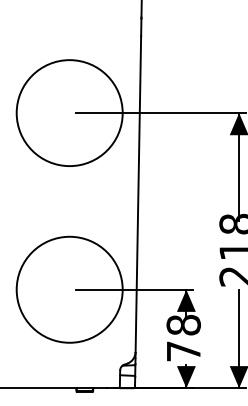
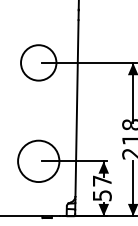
circle: (69, 112) -> (38, 62), size x0.6
circle: (69, 288) -> (38, 160), size x0.7
text: (182, 338) -> (101, 188), 78 -> 57

